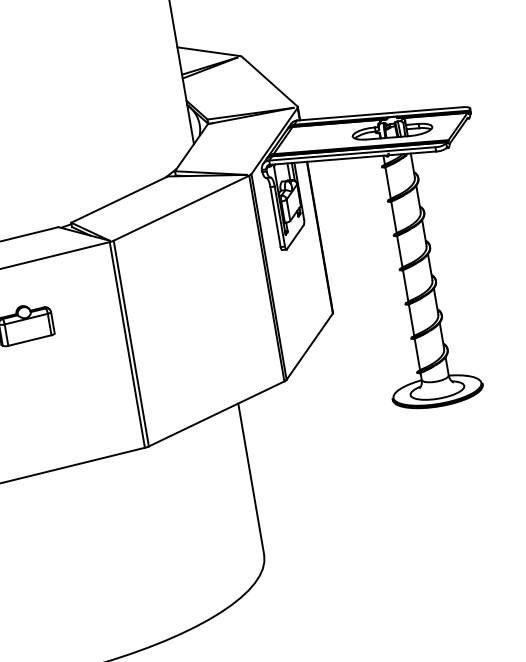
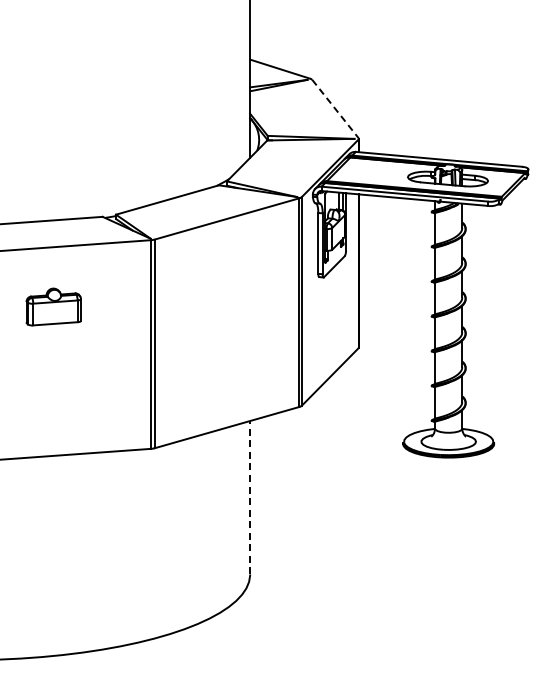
line: (269, 82) -> (335, 109), solid -> dashed
line: (251, 478) -> (250, 497), solid -> dashed

